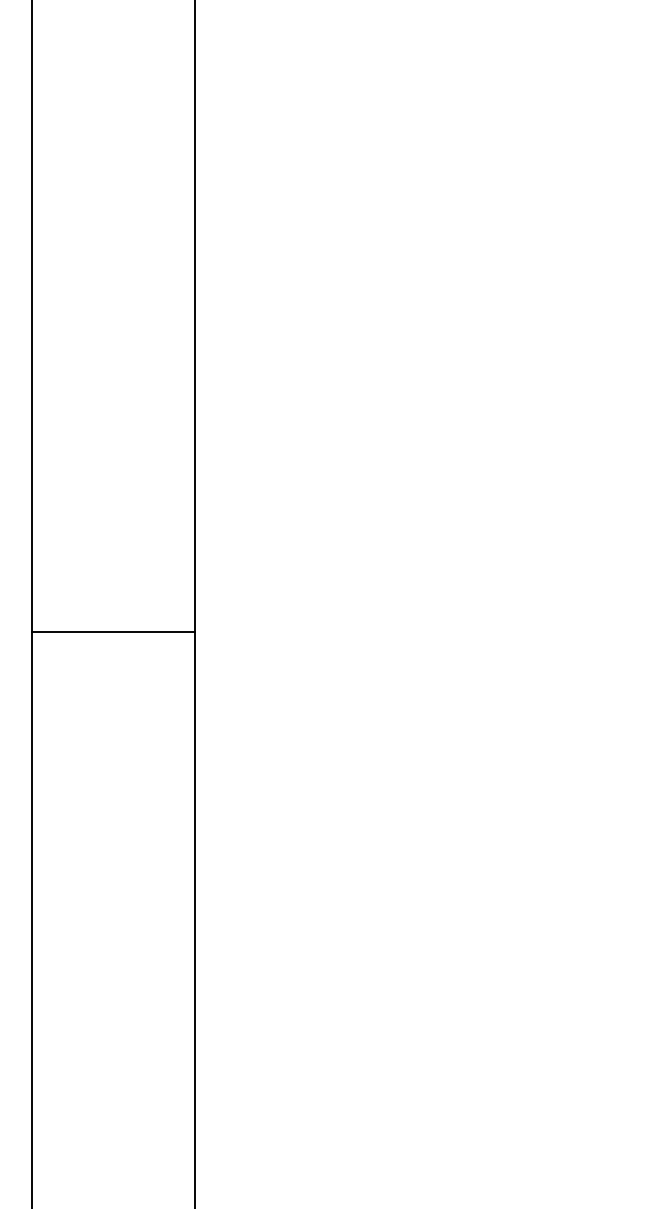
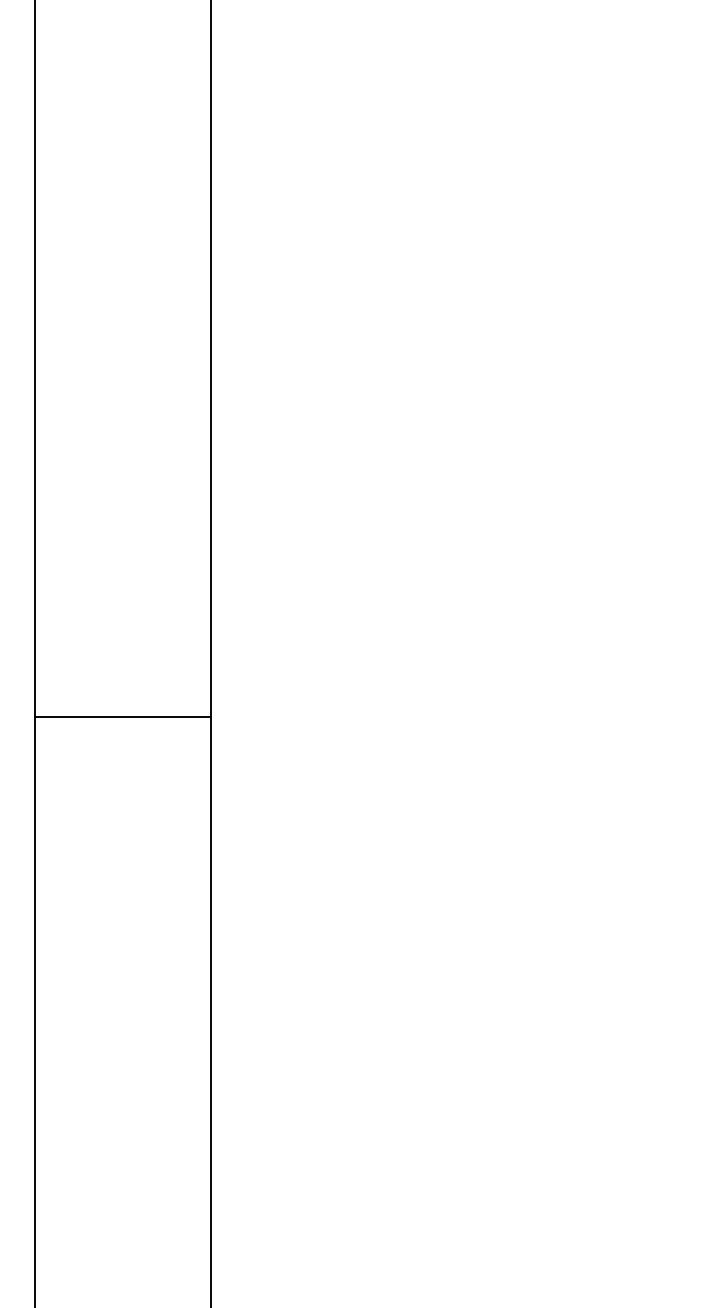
line: (113, 631) -> (122, 716), moved

